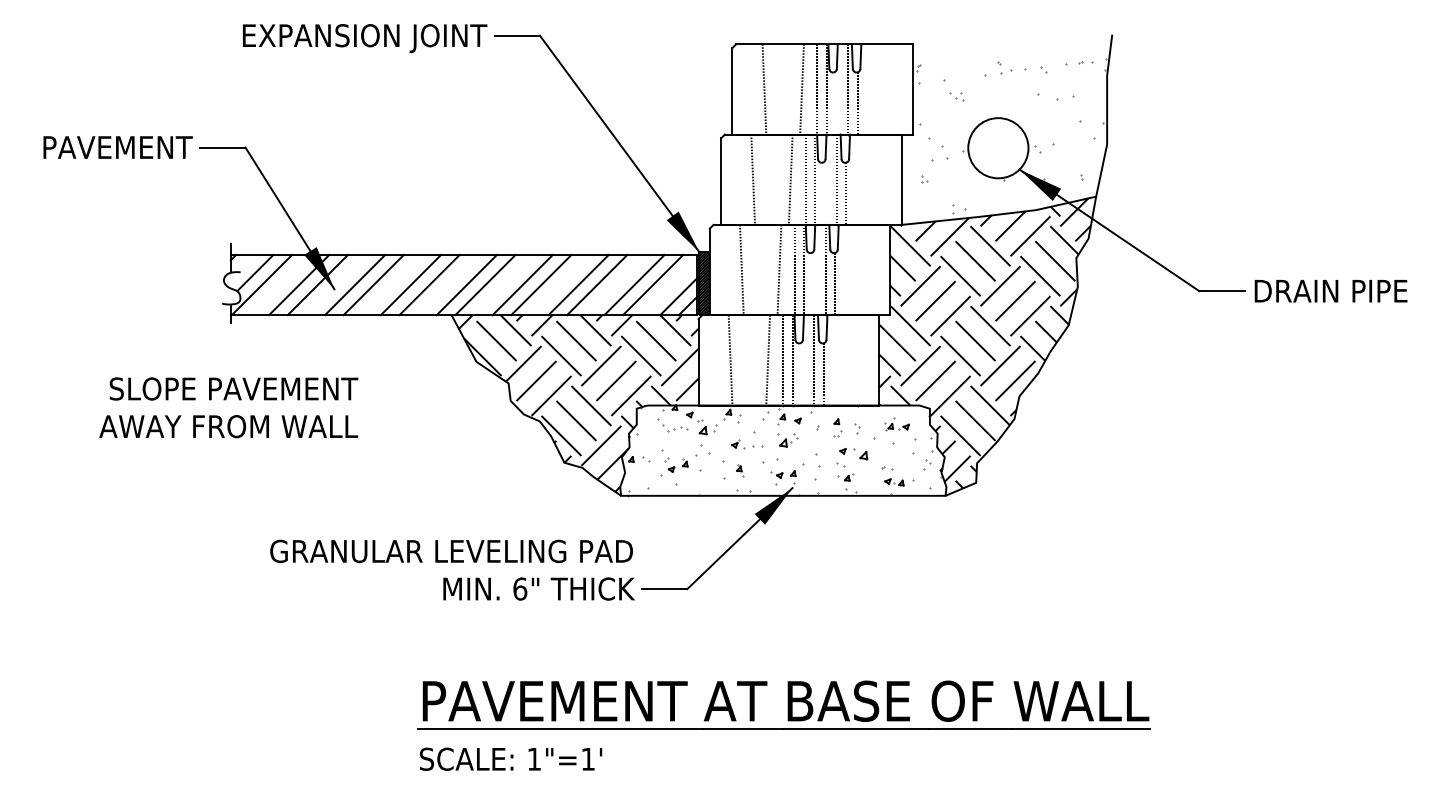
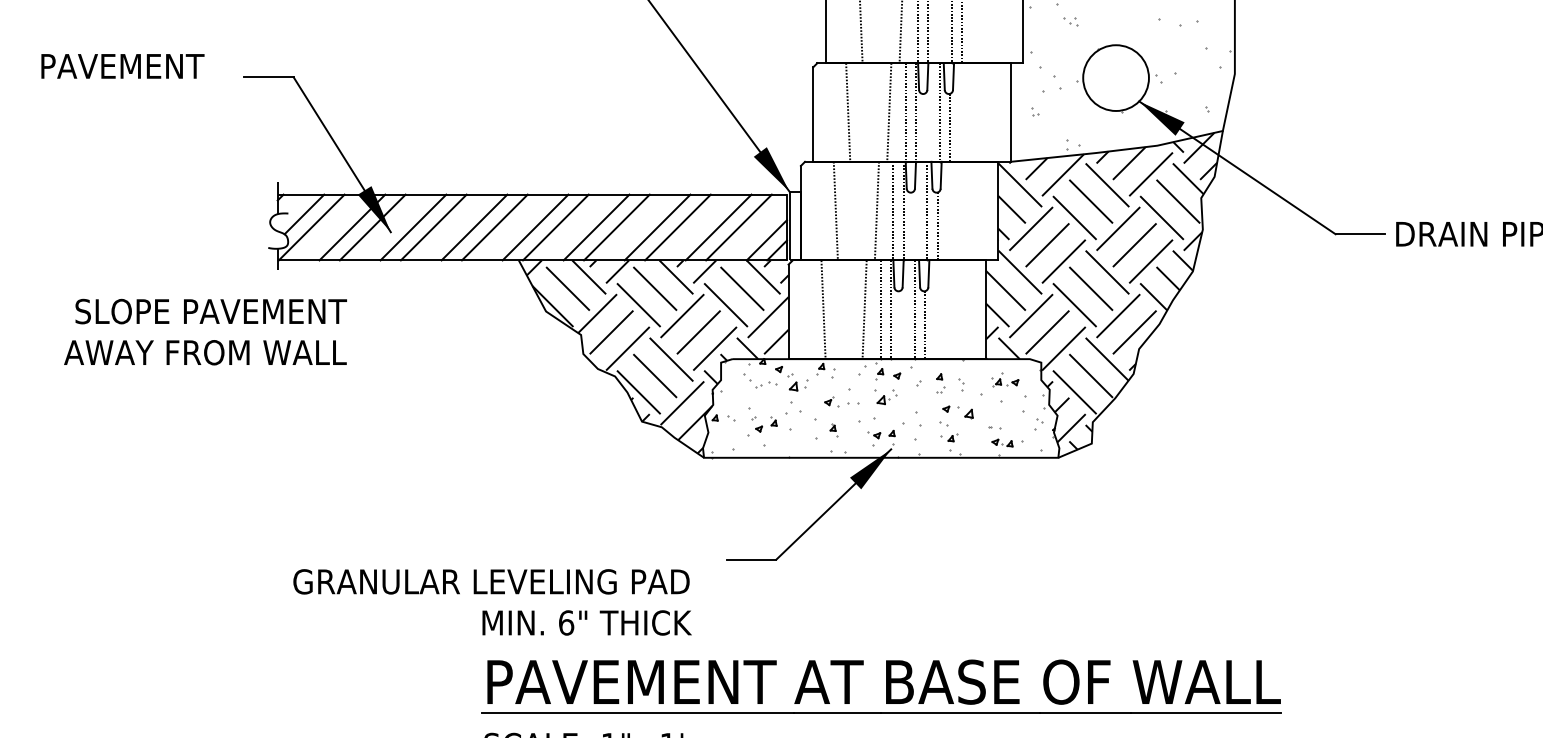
text: (117, 147) -> (122, 66), moved
hatch: (704, 283) -> (795, 225), removed
text: (228, 407) -> (205, 331), moved
text: (452, 569) -> (492, 601), moved

